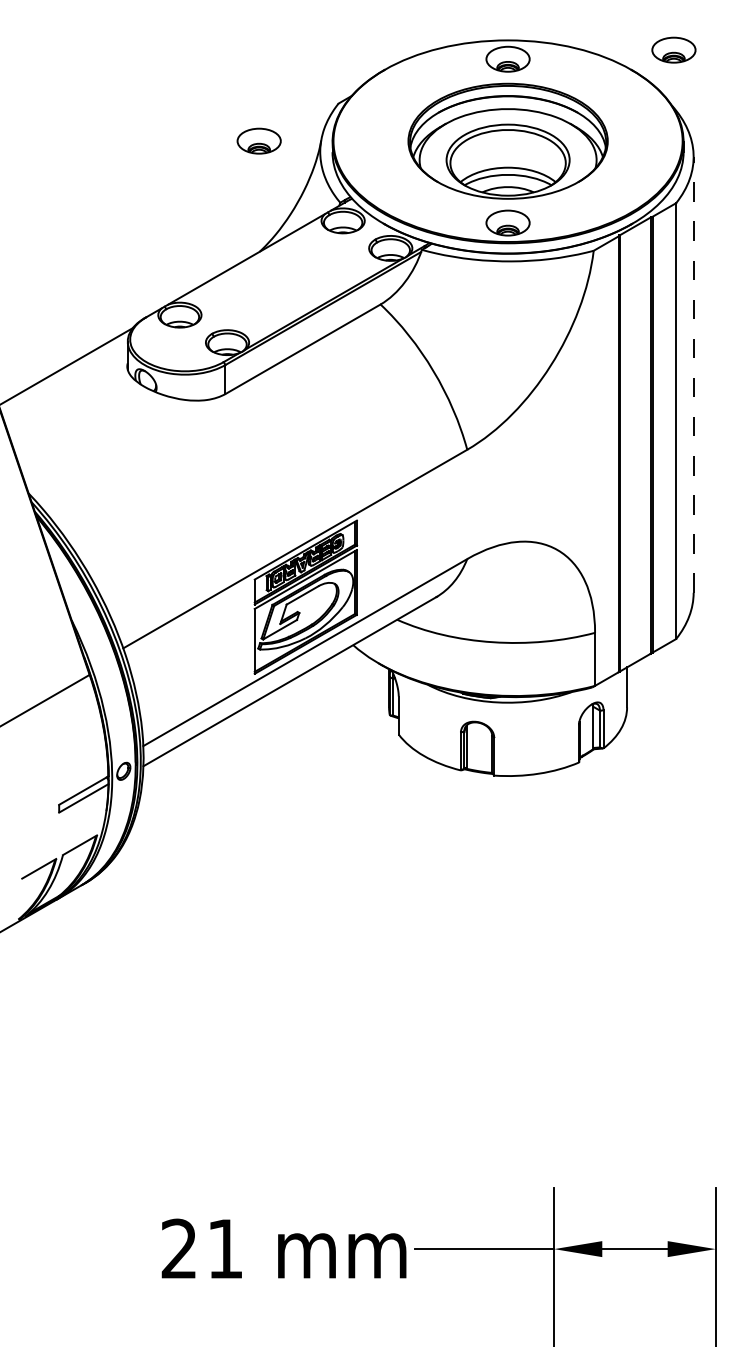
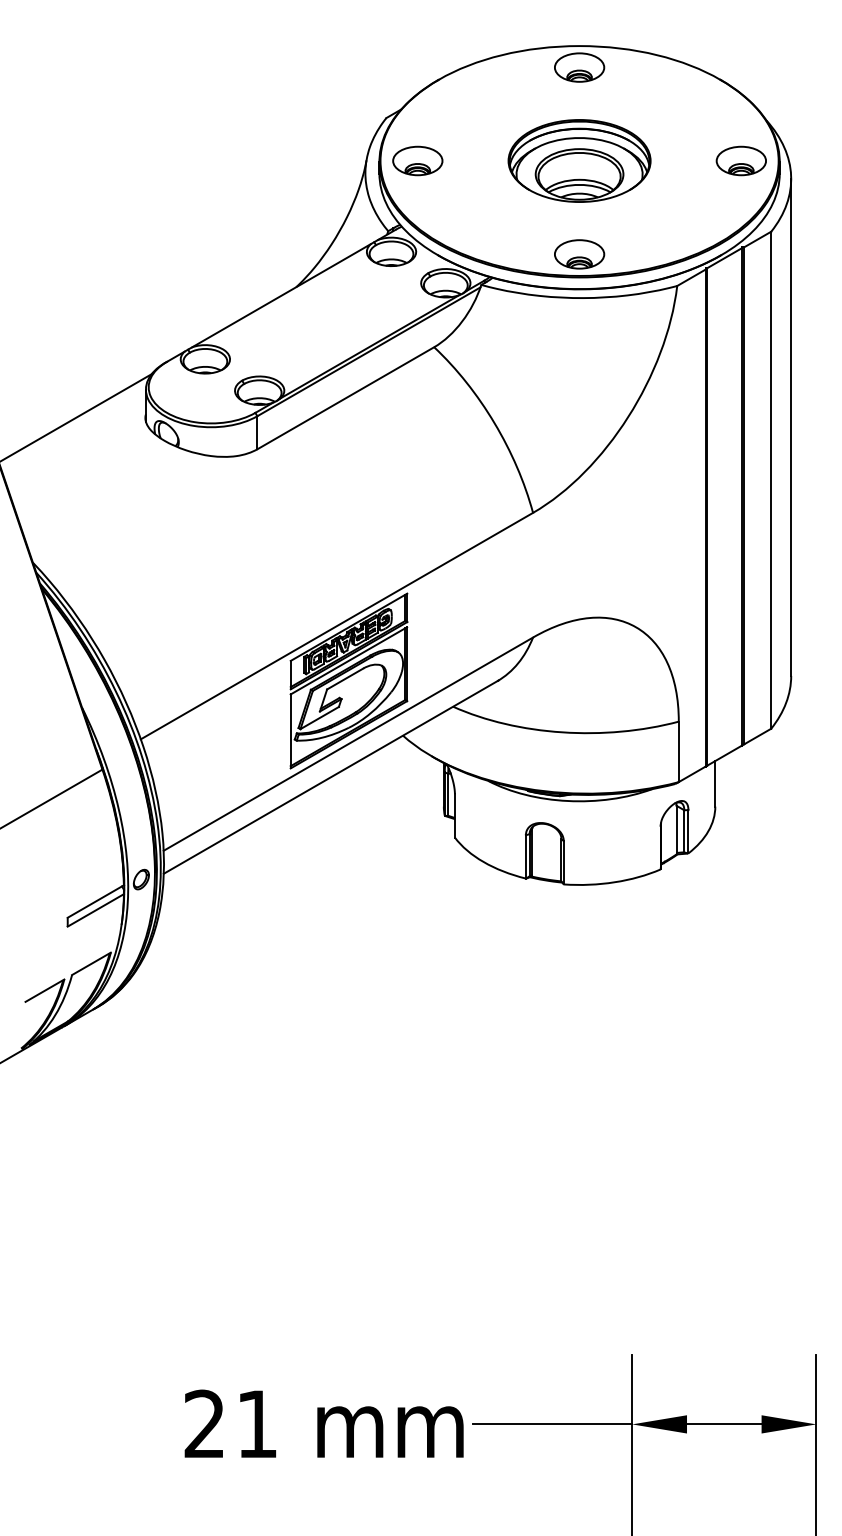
part: (673, 49) -> (740, 160), moved
part: (258, 140) -> (417, 160), moved
part: (507, 140) -> (578, 160), size x0.62
line: (693, 374) -> (791, 427), dashed -> solid

